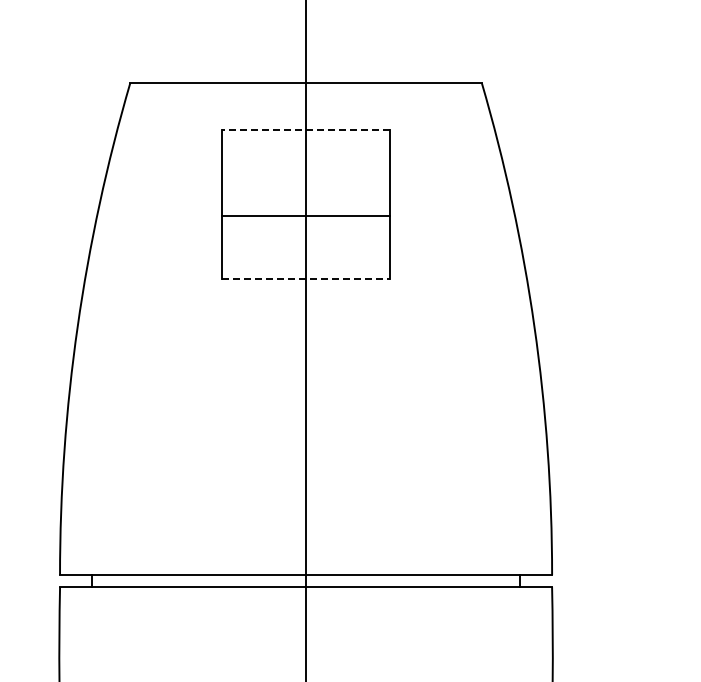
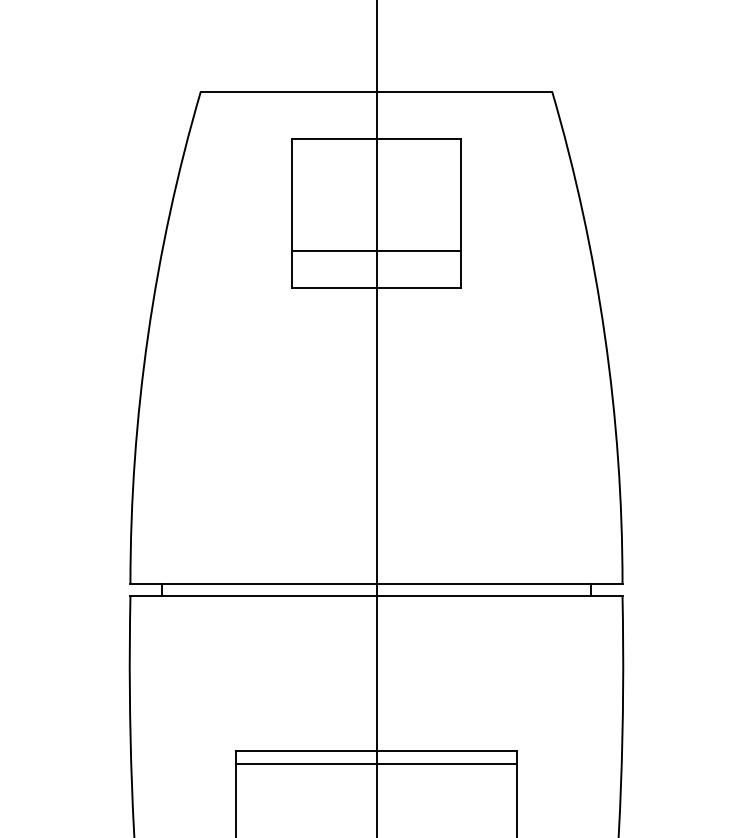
line: (306, 129) -> (376, 138), dashed -> solid
line: (306, 216) -> (376, 251), moved
line: (306, 279) -> (376, 288), dashed -> solid

